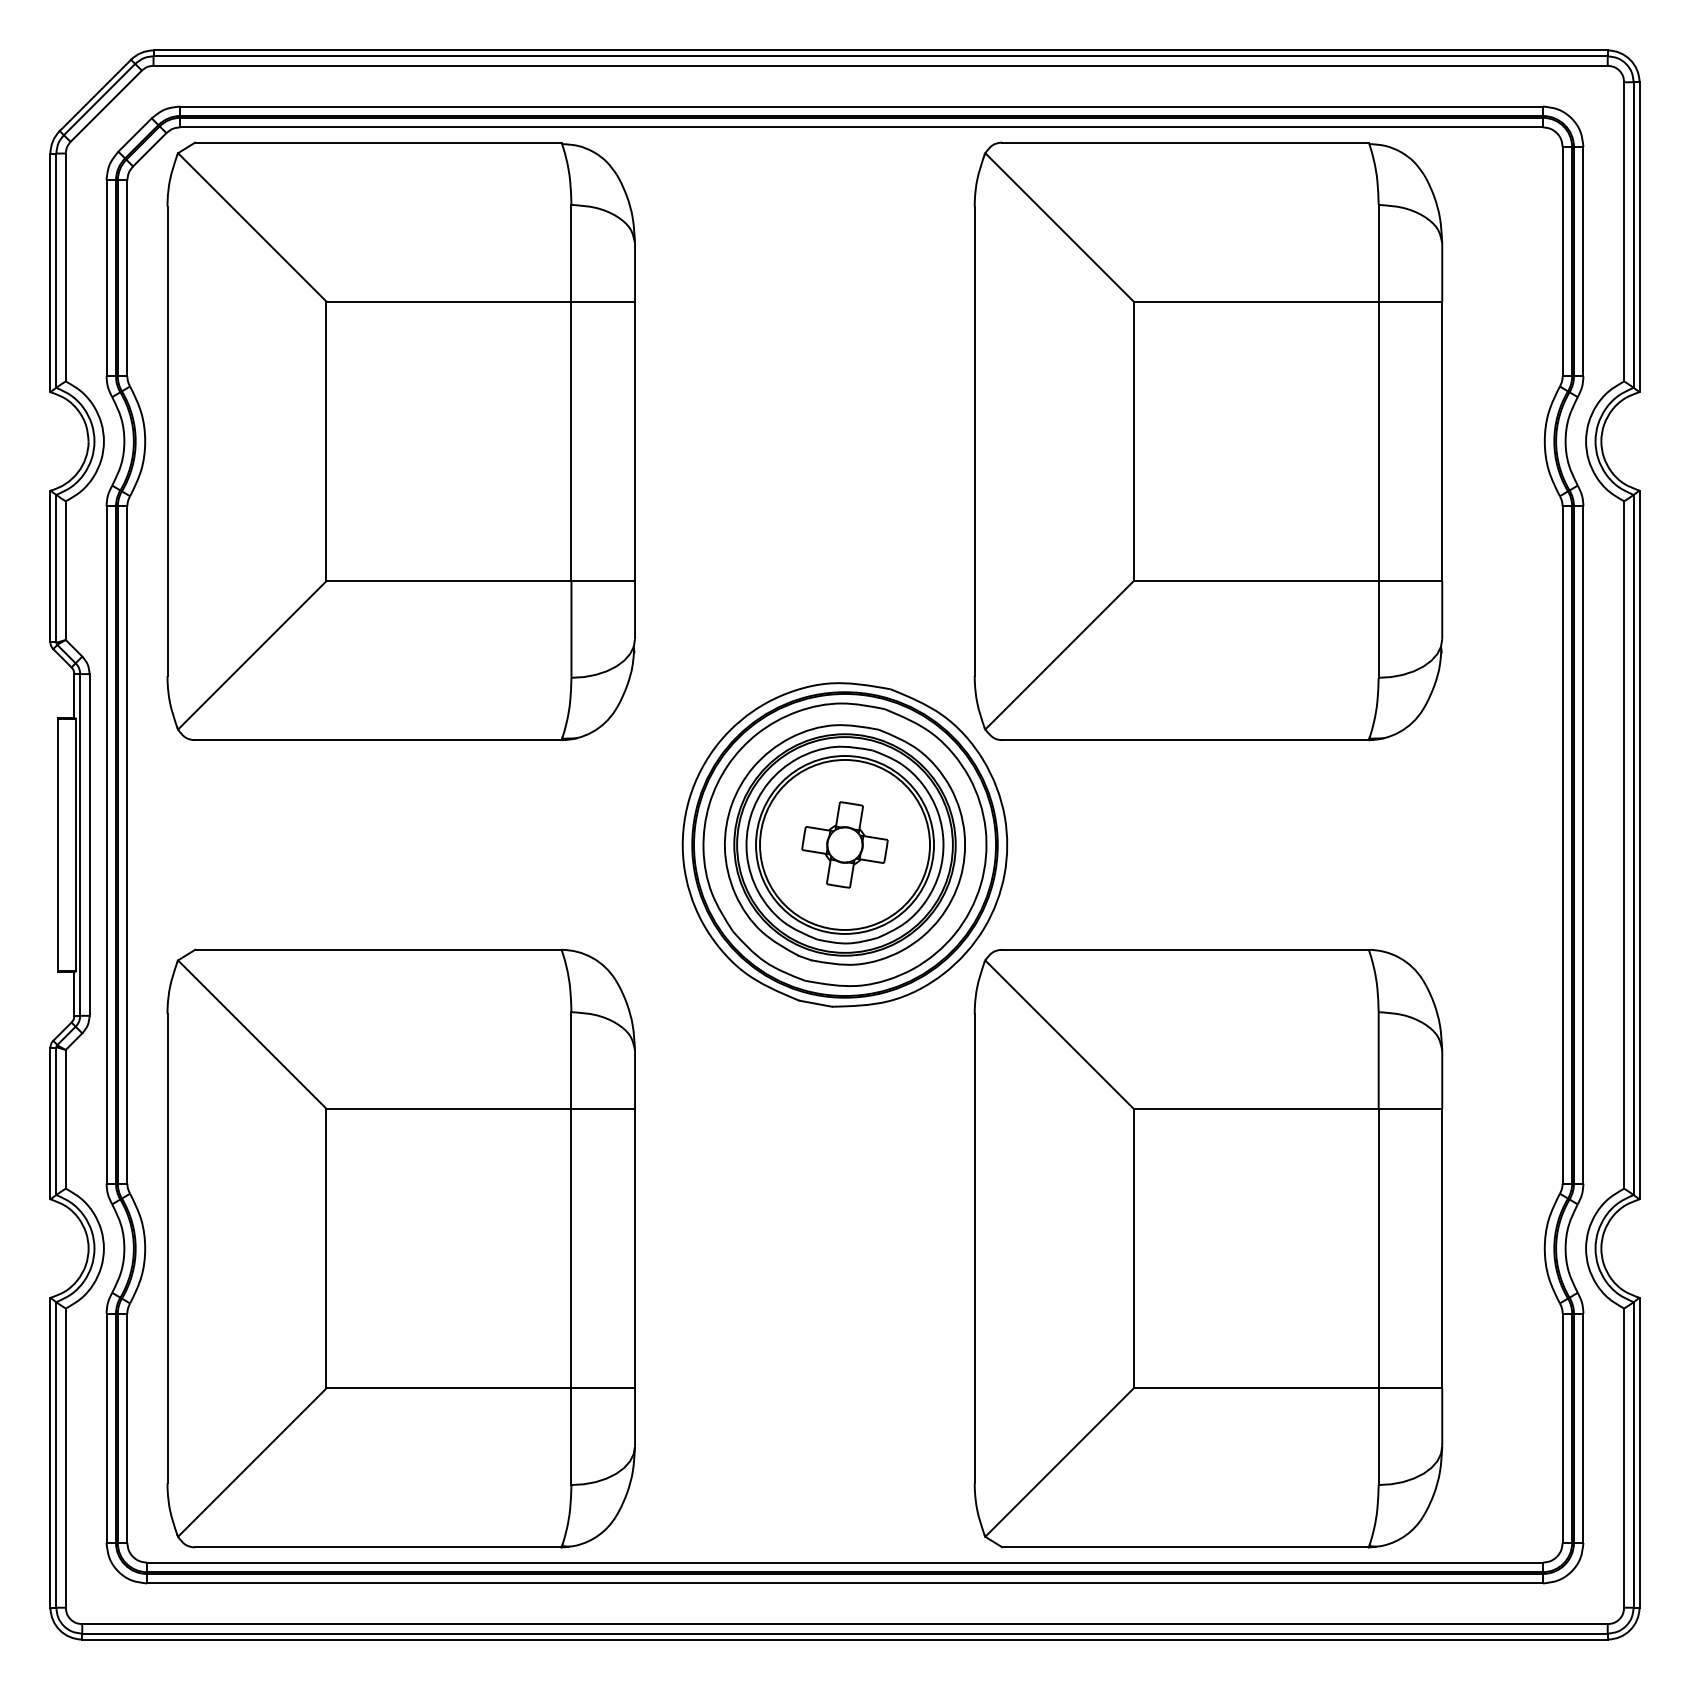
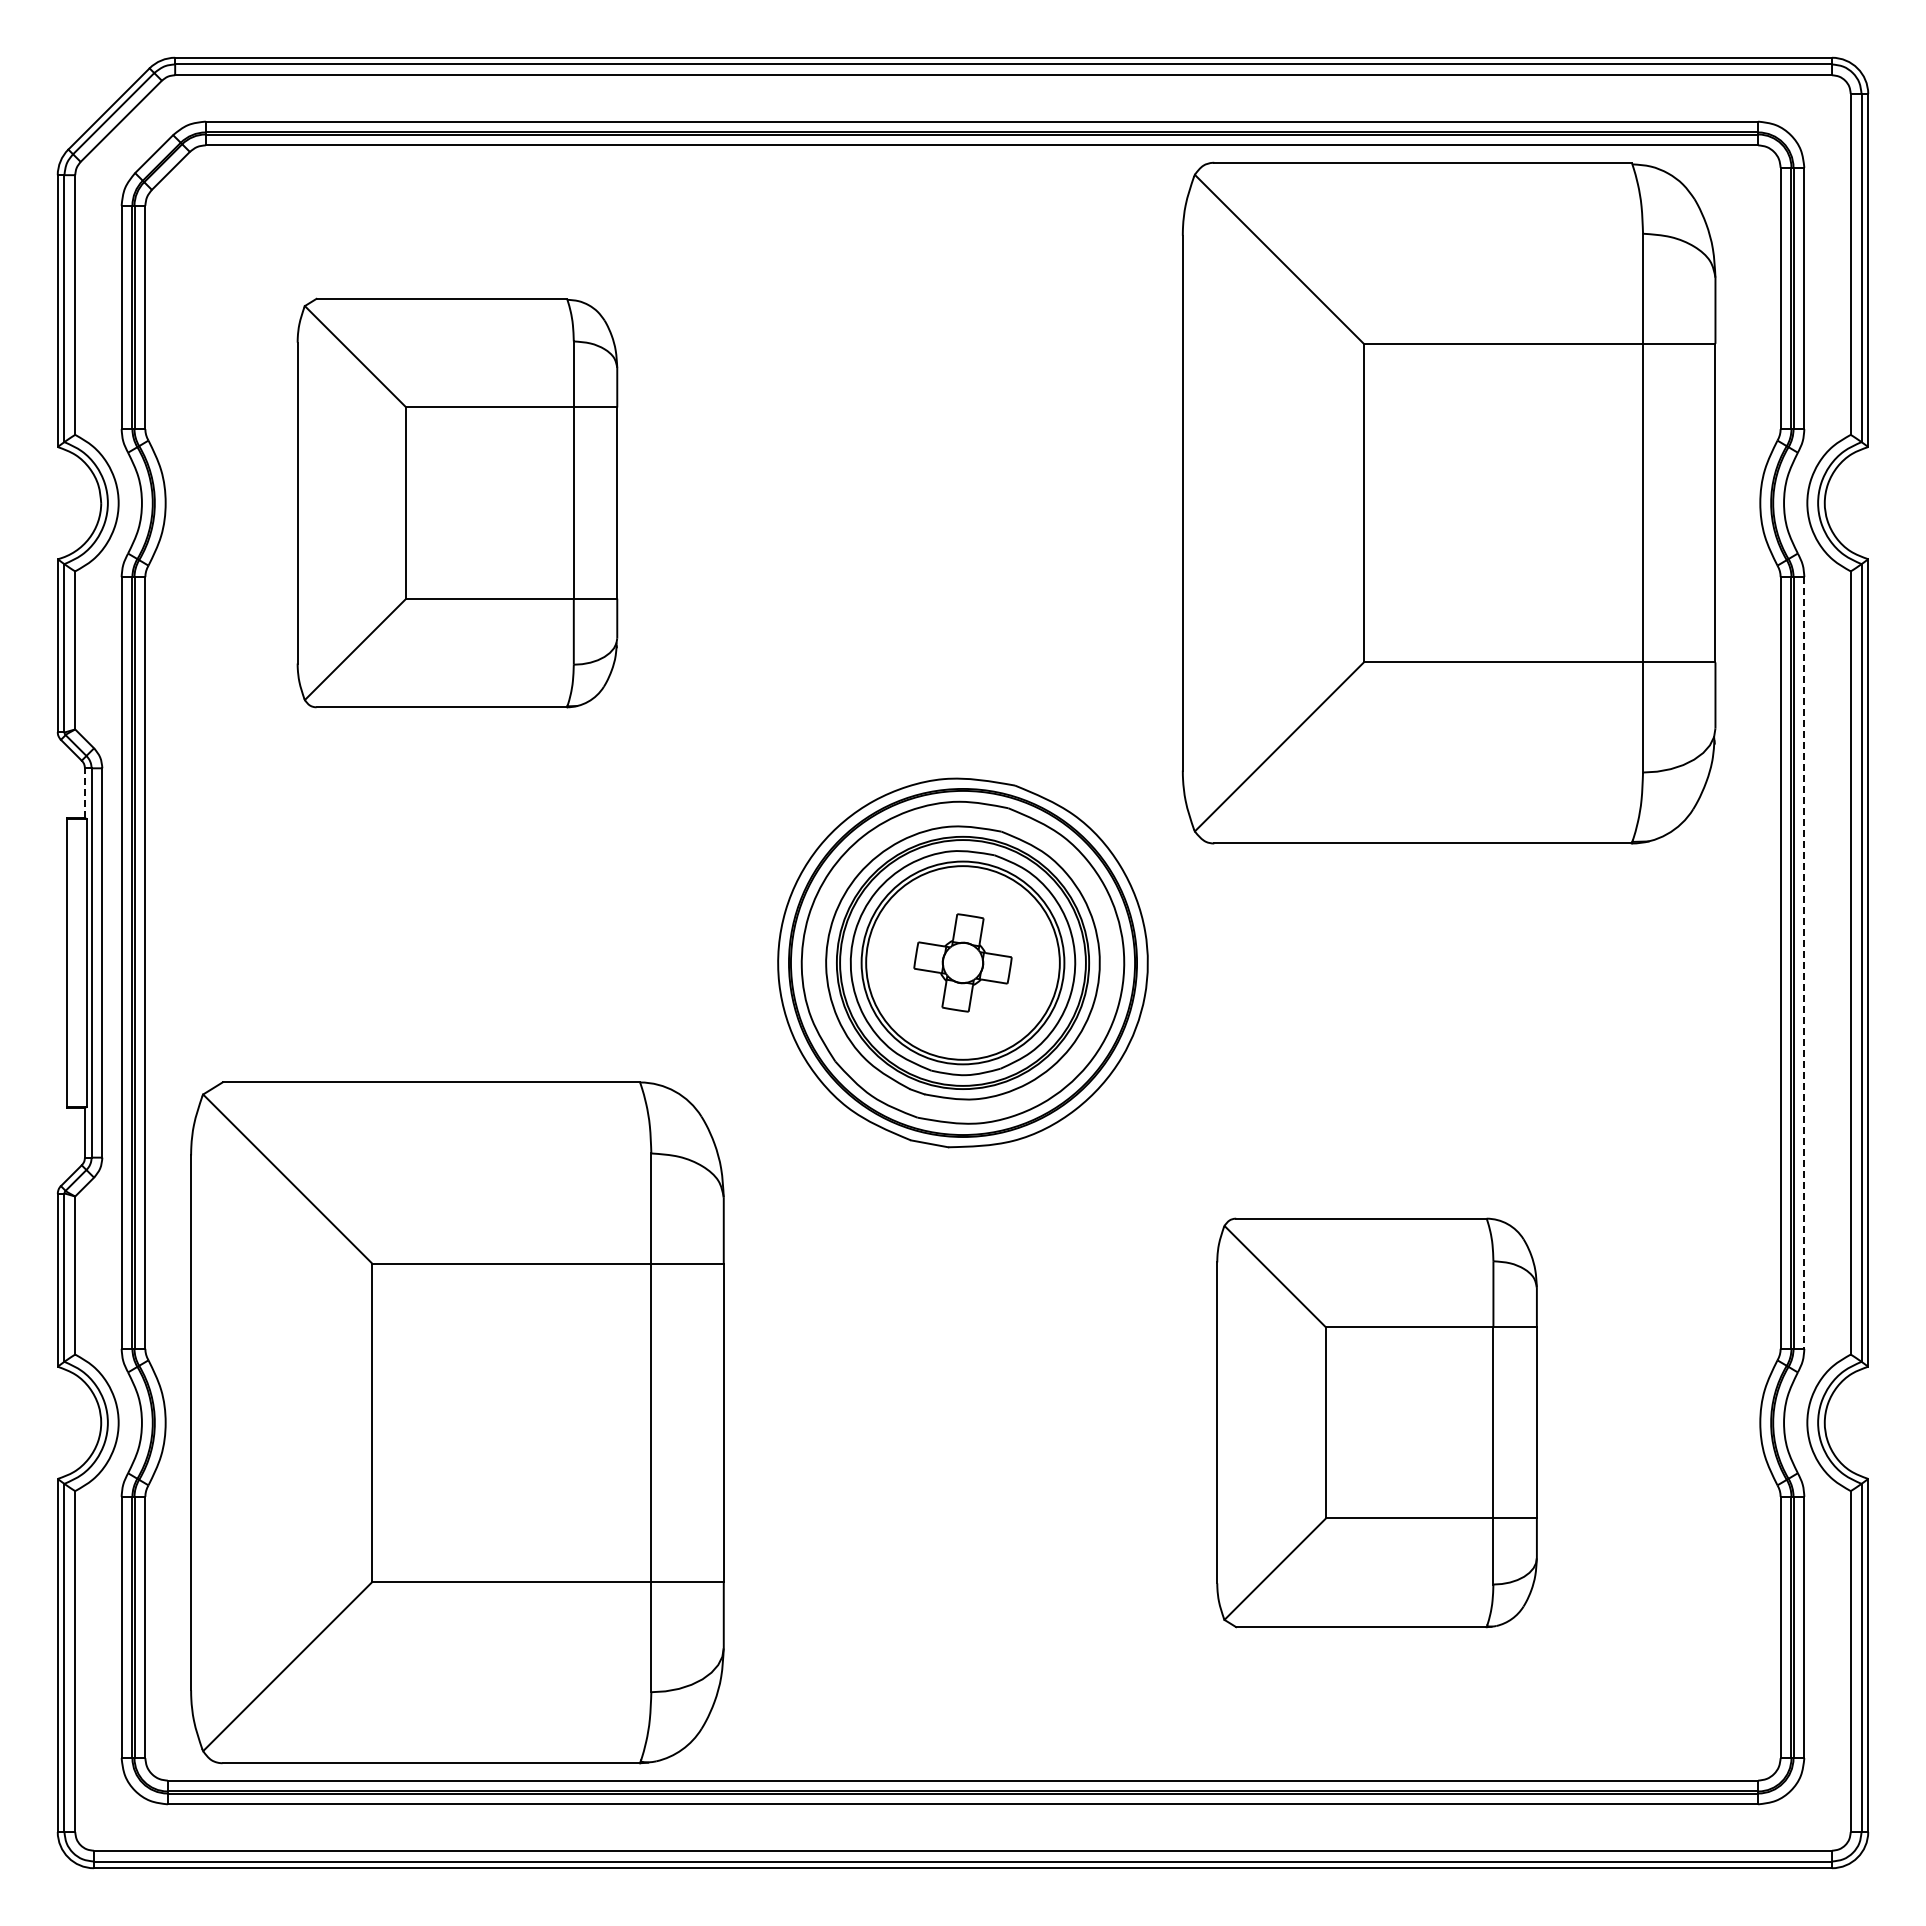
part: (401, 440) -> (457, 502), size x0.6
part: (1207, 440) -> (1448, 502), moved
line: (73, 696) -> (84, 793), solid -> dashed
line: (1583, 845) -> (1804, 963), solid -> dashed
part: (1207, 1248) -> (1376, 1422), size x0.6

